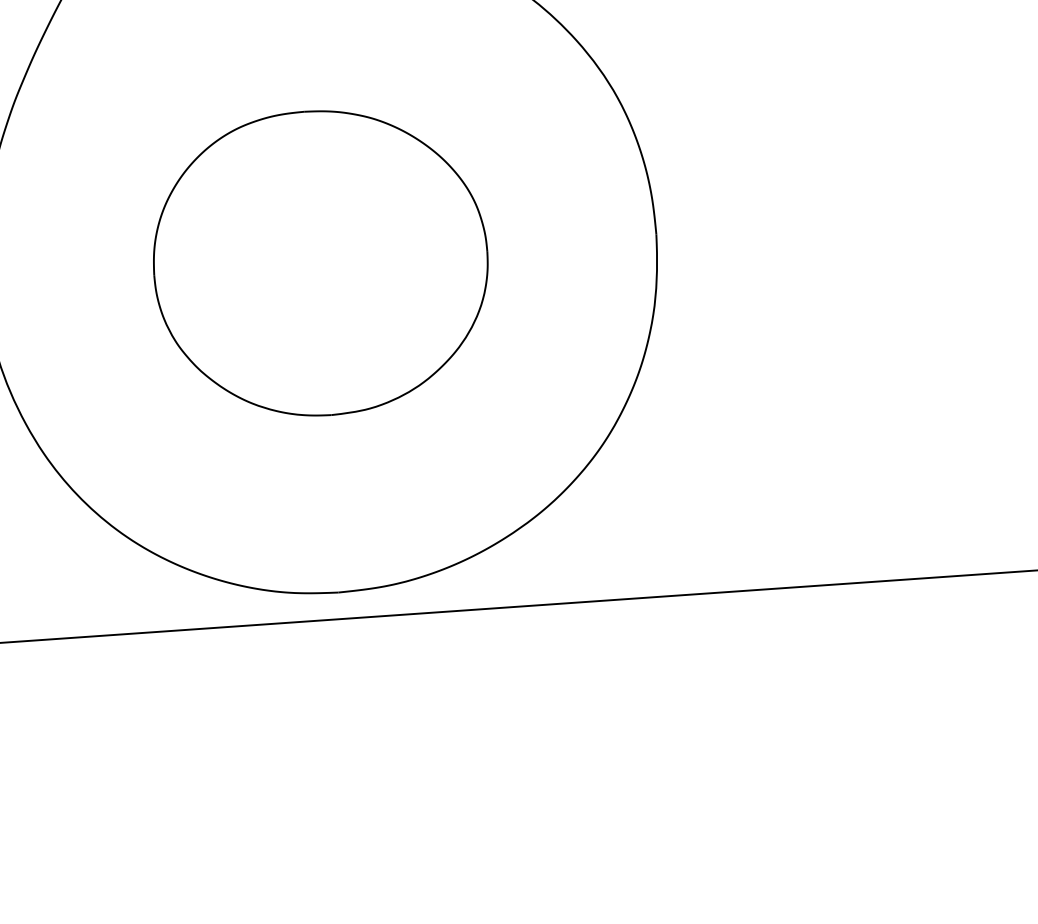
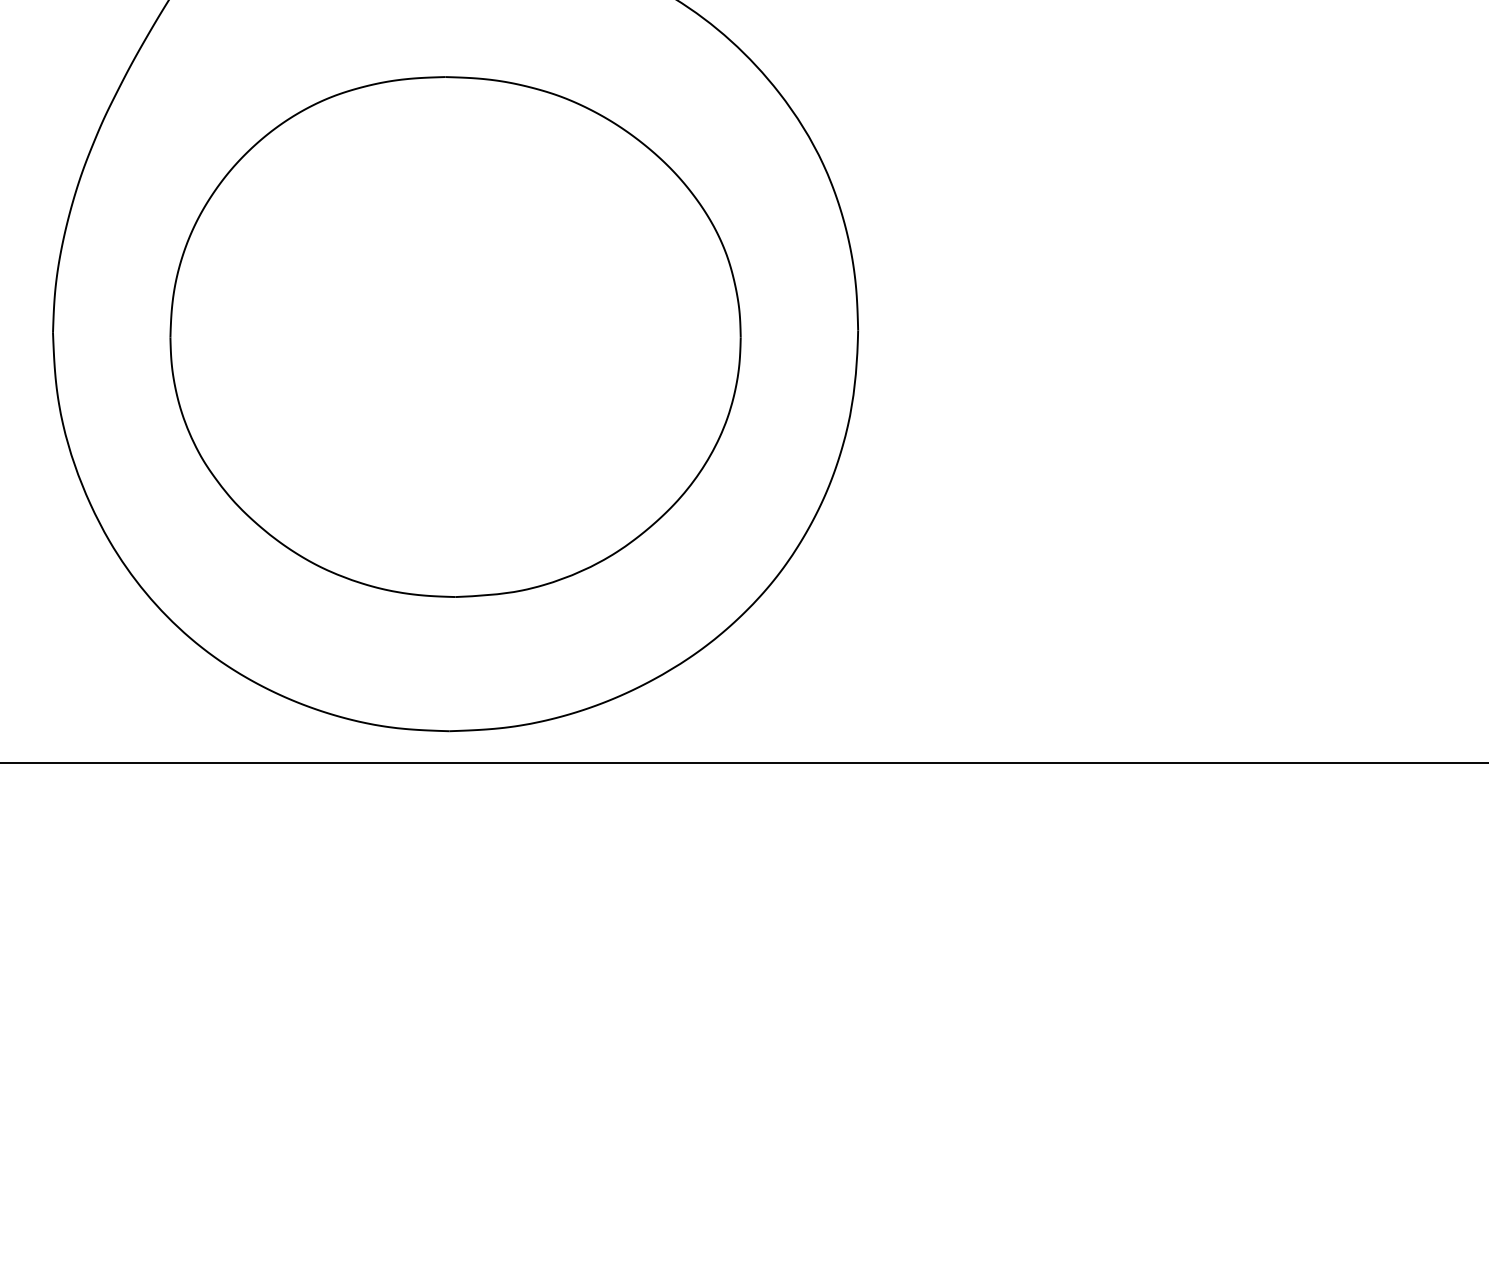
part: (320, 262) -> (455, 336), size x1.43

